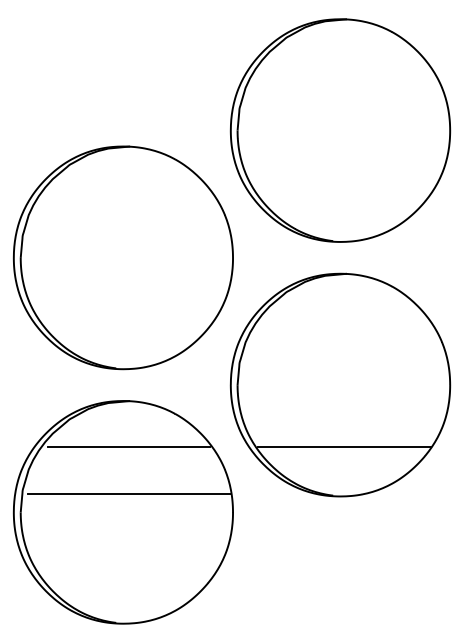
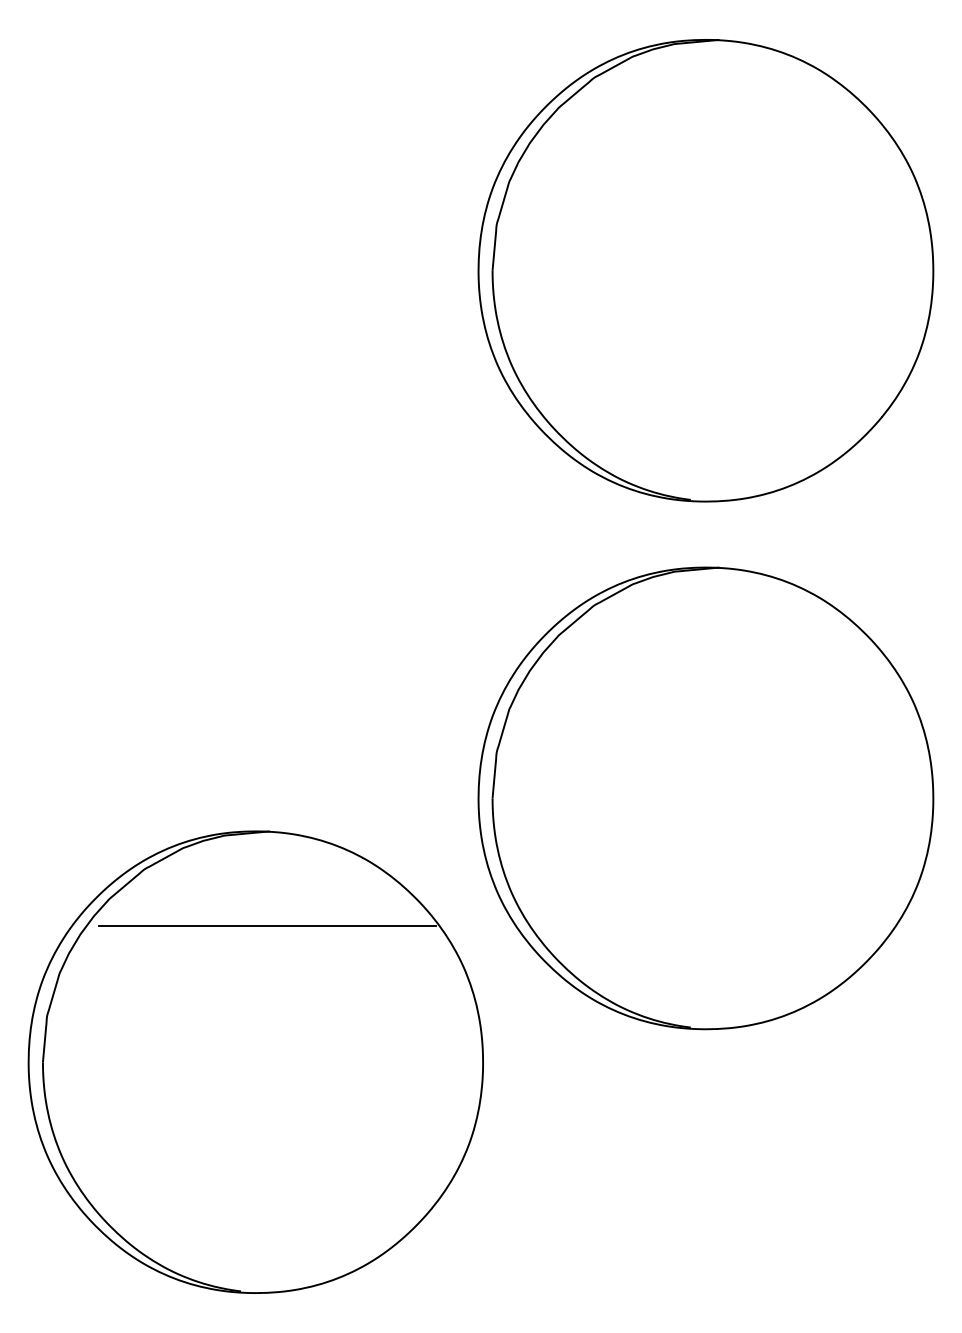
part: (122, 257) -> (253, 533), removed
line: (343, 446) -> (712, 925), removed
line: (129, 494) -> (268, 1025), removed

